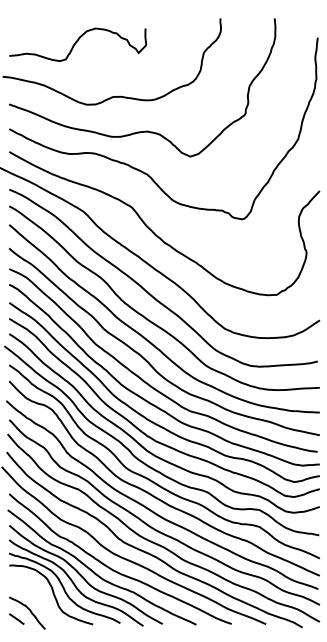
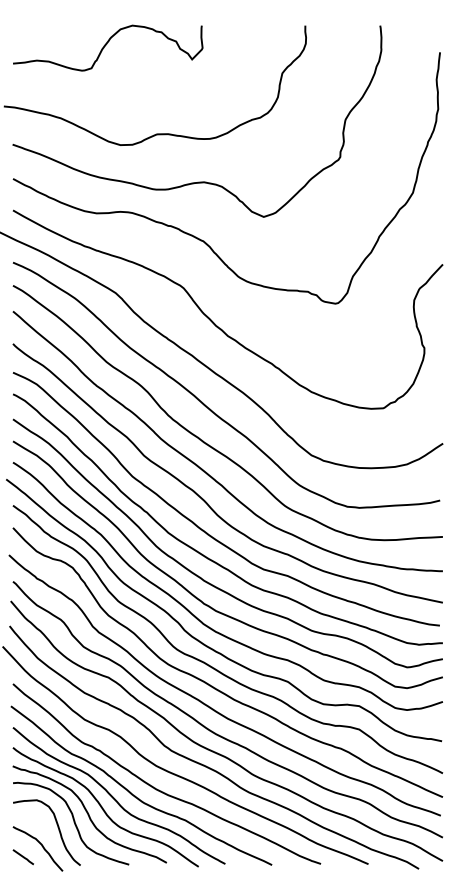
curve: (76, 42) -> (106, 45), moved
curve: (41, 597) -> (57, 827), added

